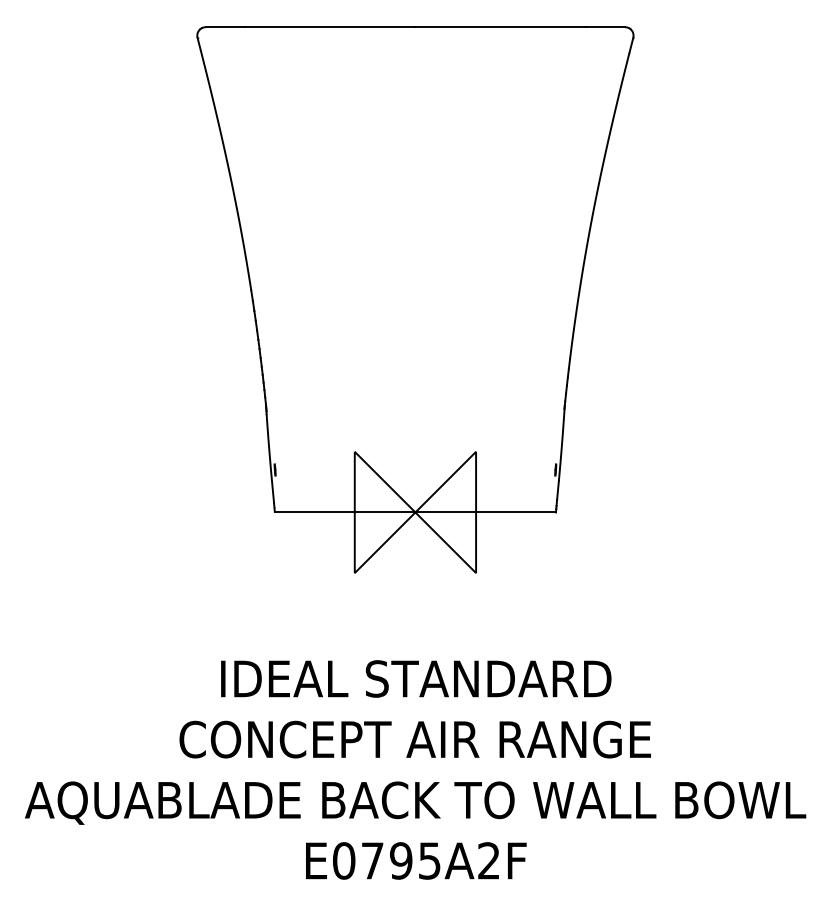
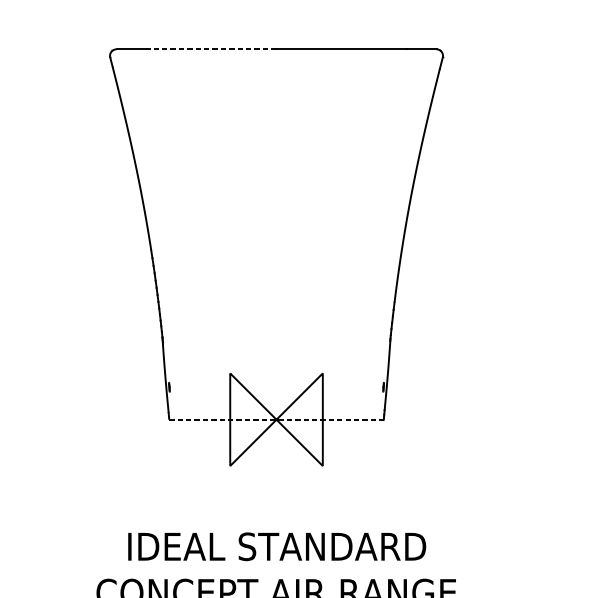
line: (329, 27) -> (210, 49), solid -> dashed
line: (415, 512) -> (276, 419), solid -> dashed

